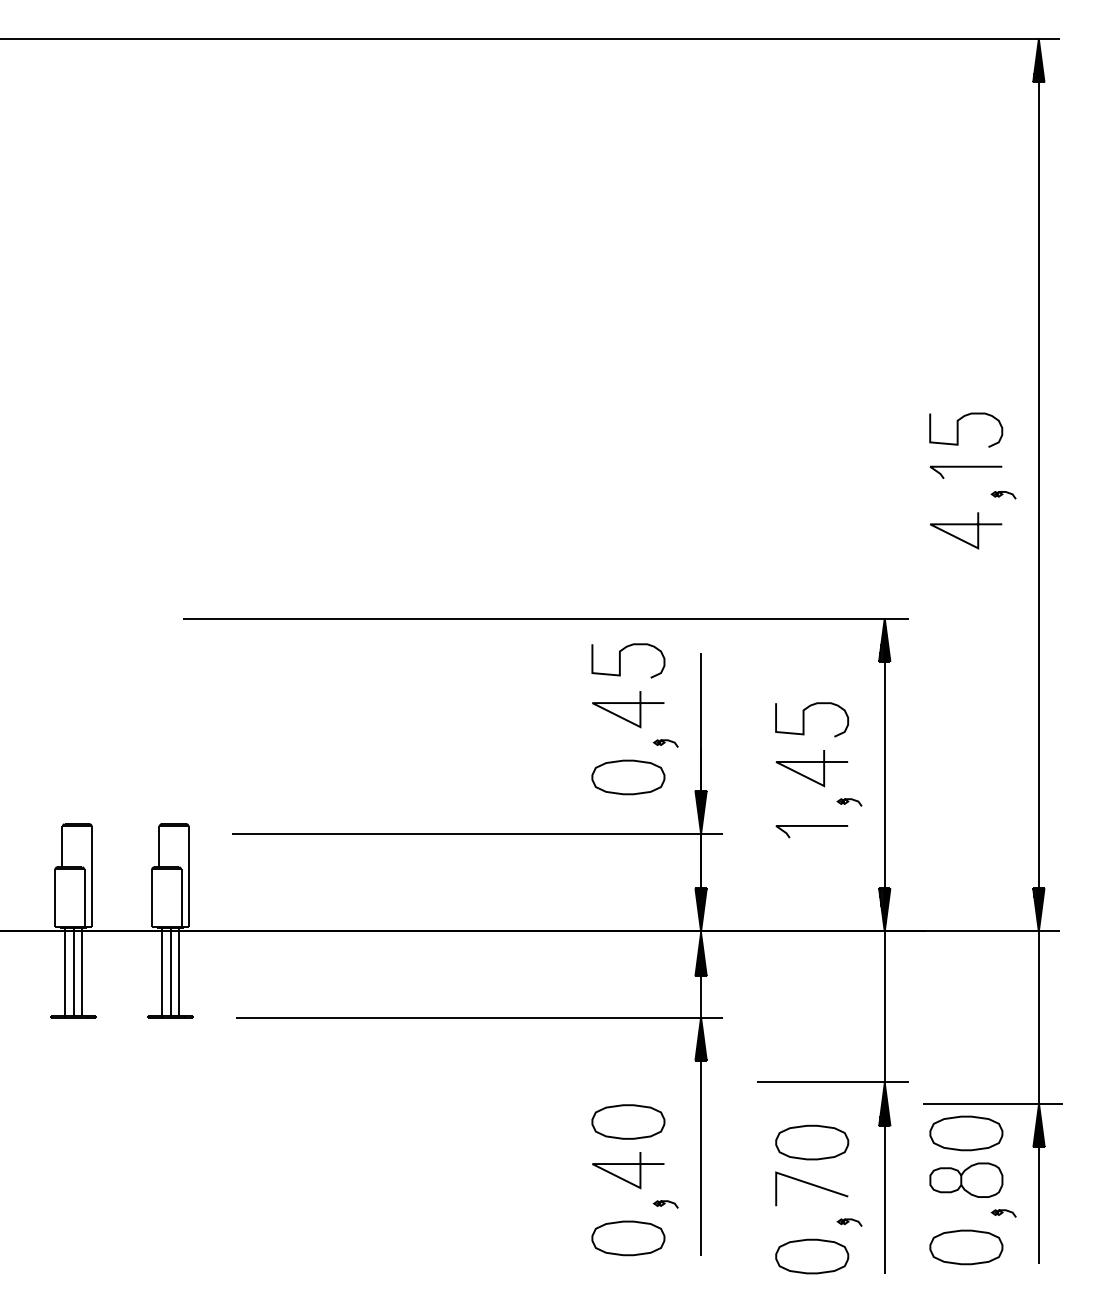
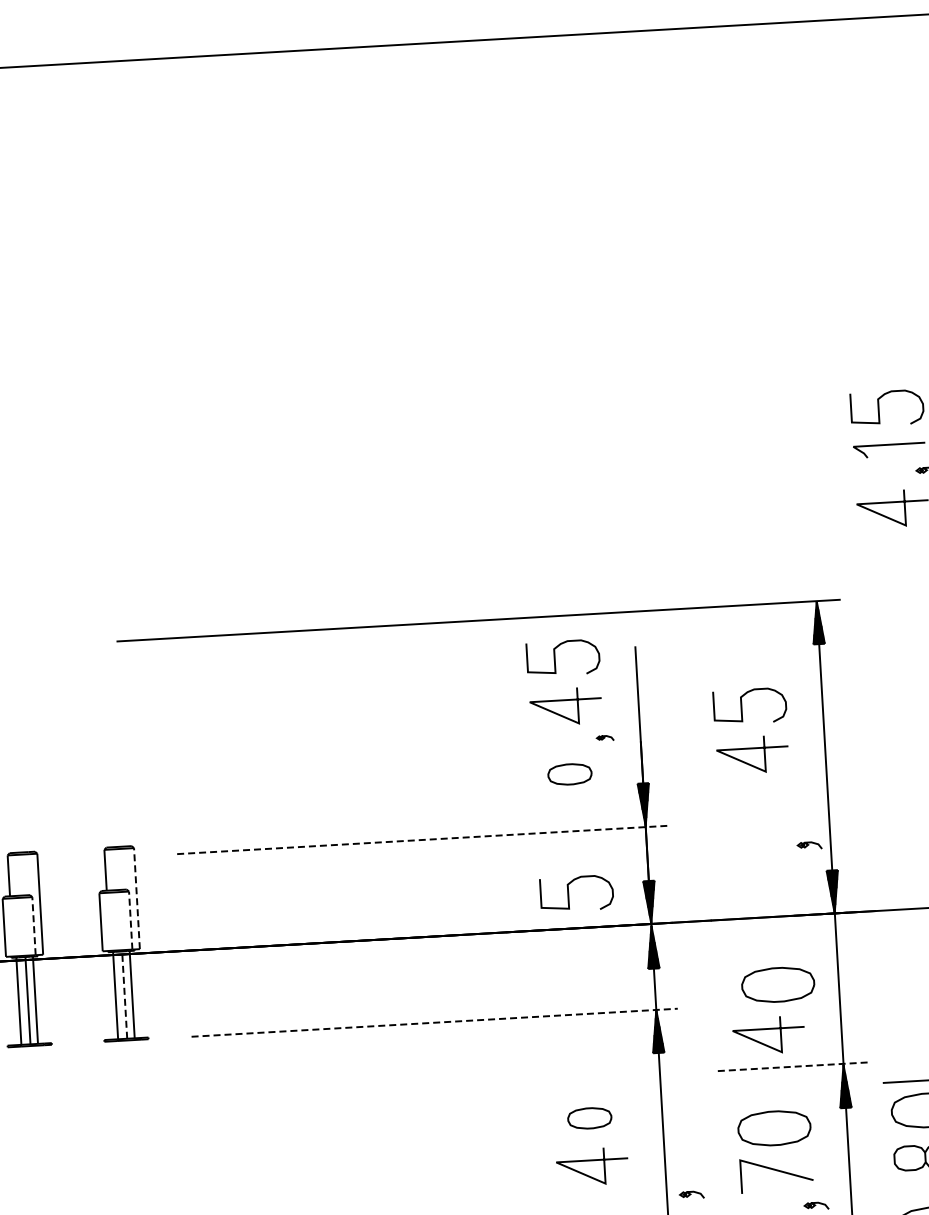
part: (665, 743) -> (605, 738), size x0.7
part: (628, 777) -> (570, 774), size x0.6
part: (849, 802) -> (809, 845), moved
line: (811, 826) -> (755, 812), removed
line: (477, 834) -> (422, 840), solid -> dashed
line: (189, 876) -> (137, 898), solid -> dashed
curve: (620, 896) -> (568, 893), added
line: (84, 897) -> (33, 925), solid -> dashed
line: (181, 897) -> (130, 919), solid -> dashed
line: (171, 972) -> (125, 995), solid -> dashed
part: (824, 999) -> (778, 984), added
line: (479, 1017) -> (435, 1022), solid -> dashed
line: (811, 1043) -> (768, 1029), added
line: (832, 1082) -> (791, 1067), solid -> dashed
part: (628, 1121) -> (589, 1117), size x0.6
part: (665, 1204) -> (691, 1195), moved

